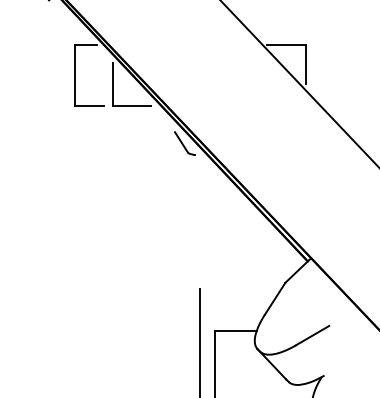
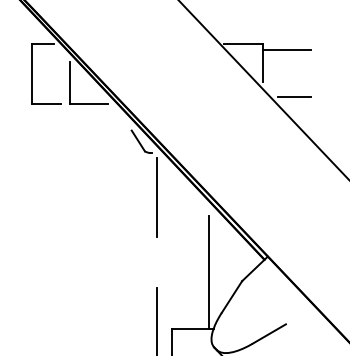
line: (330, 51) -> (287, 49), added
line: (337, 98) -> (294, 96), added
line: (200, 199) -> (157, 197), added
line: (252, 273) -> (209, 271), added

